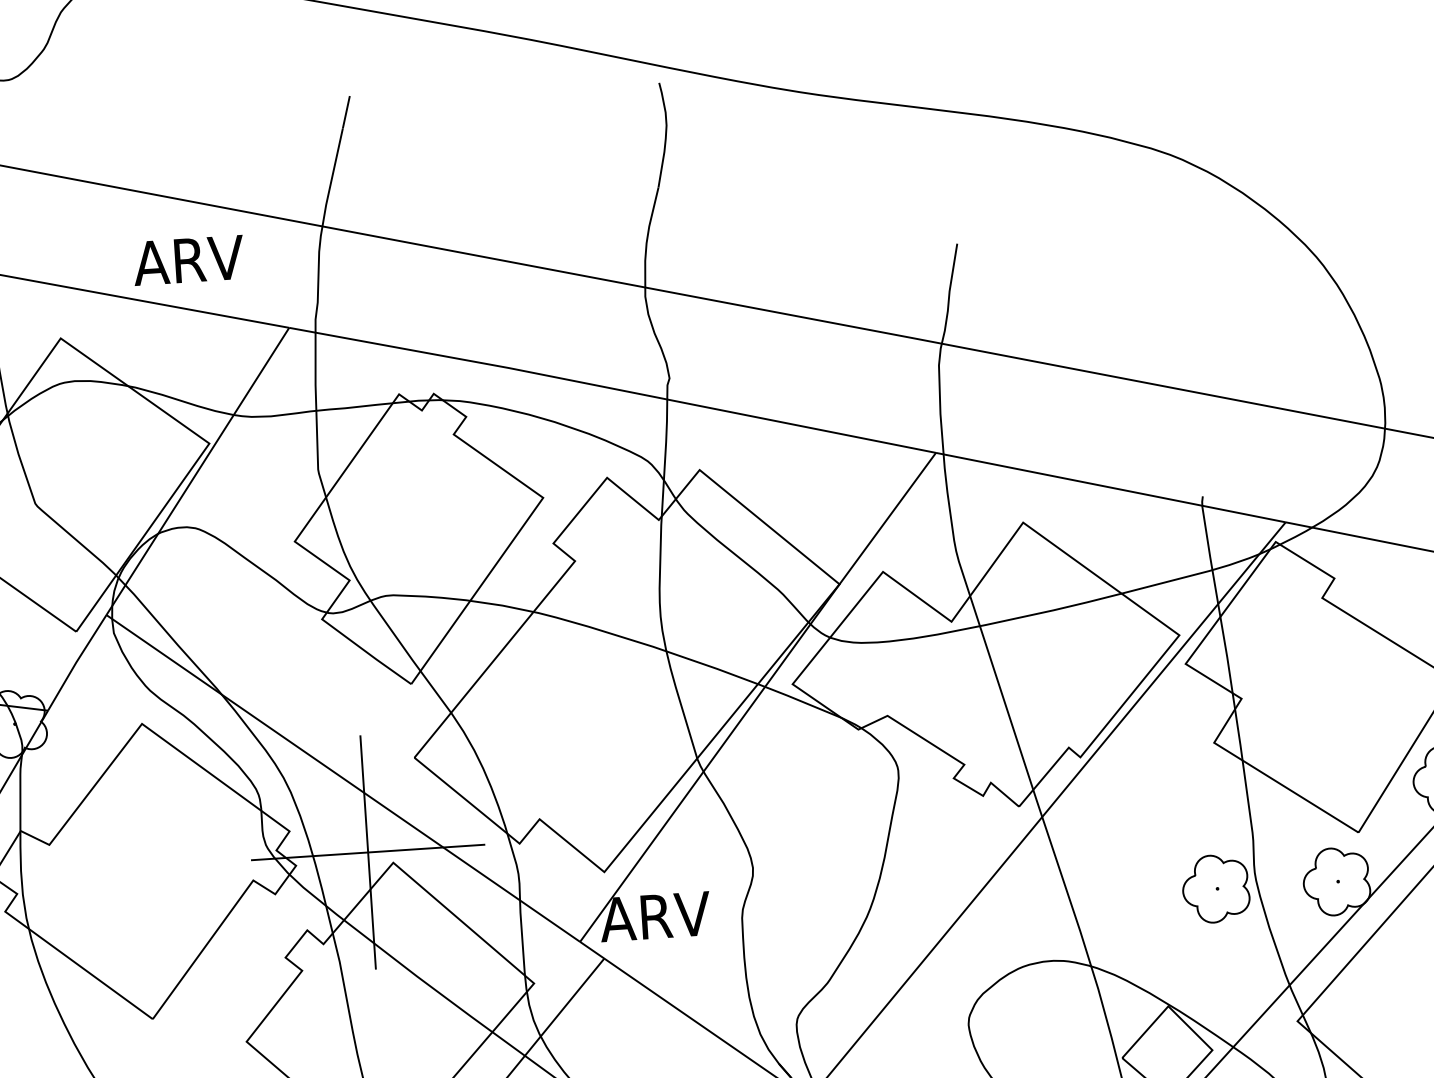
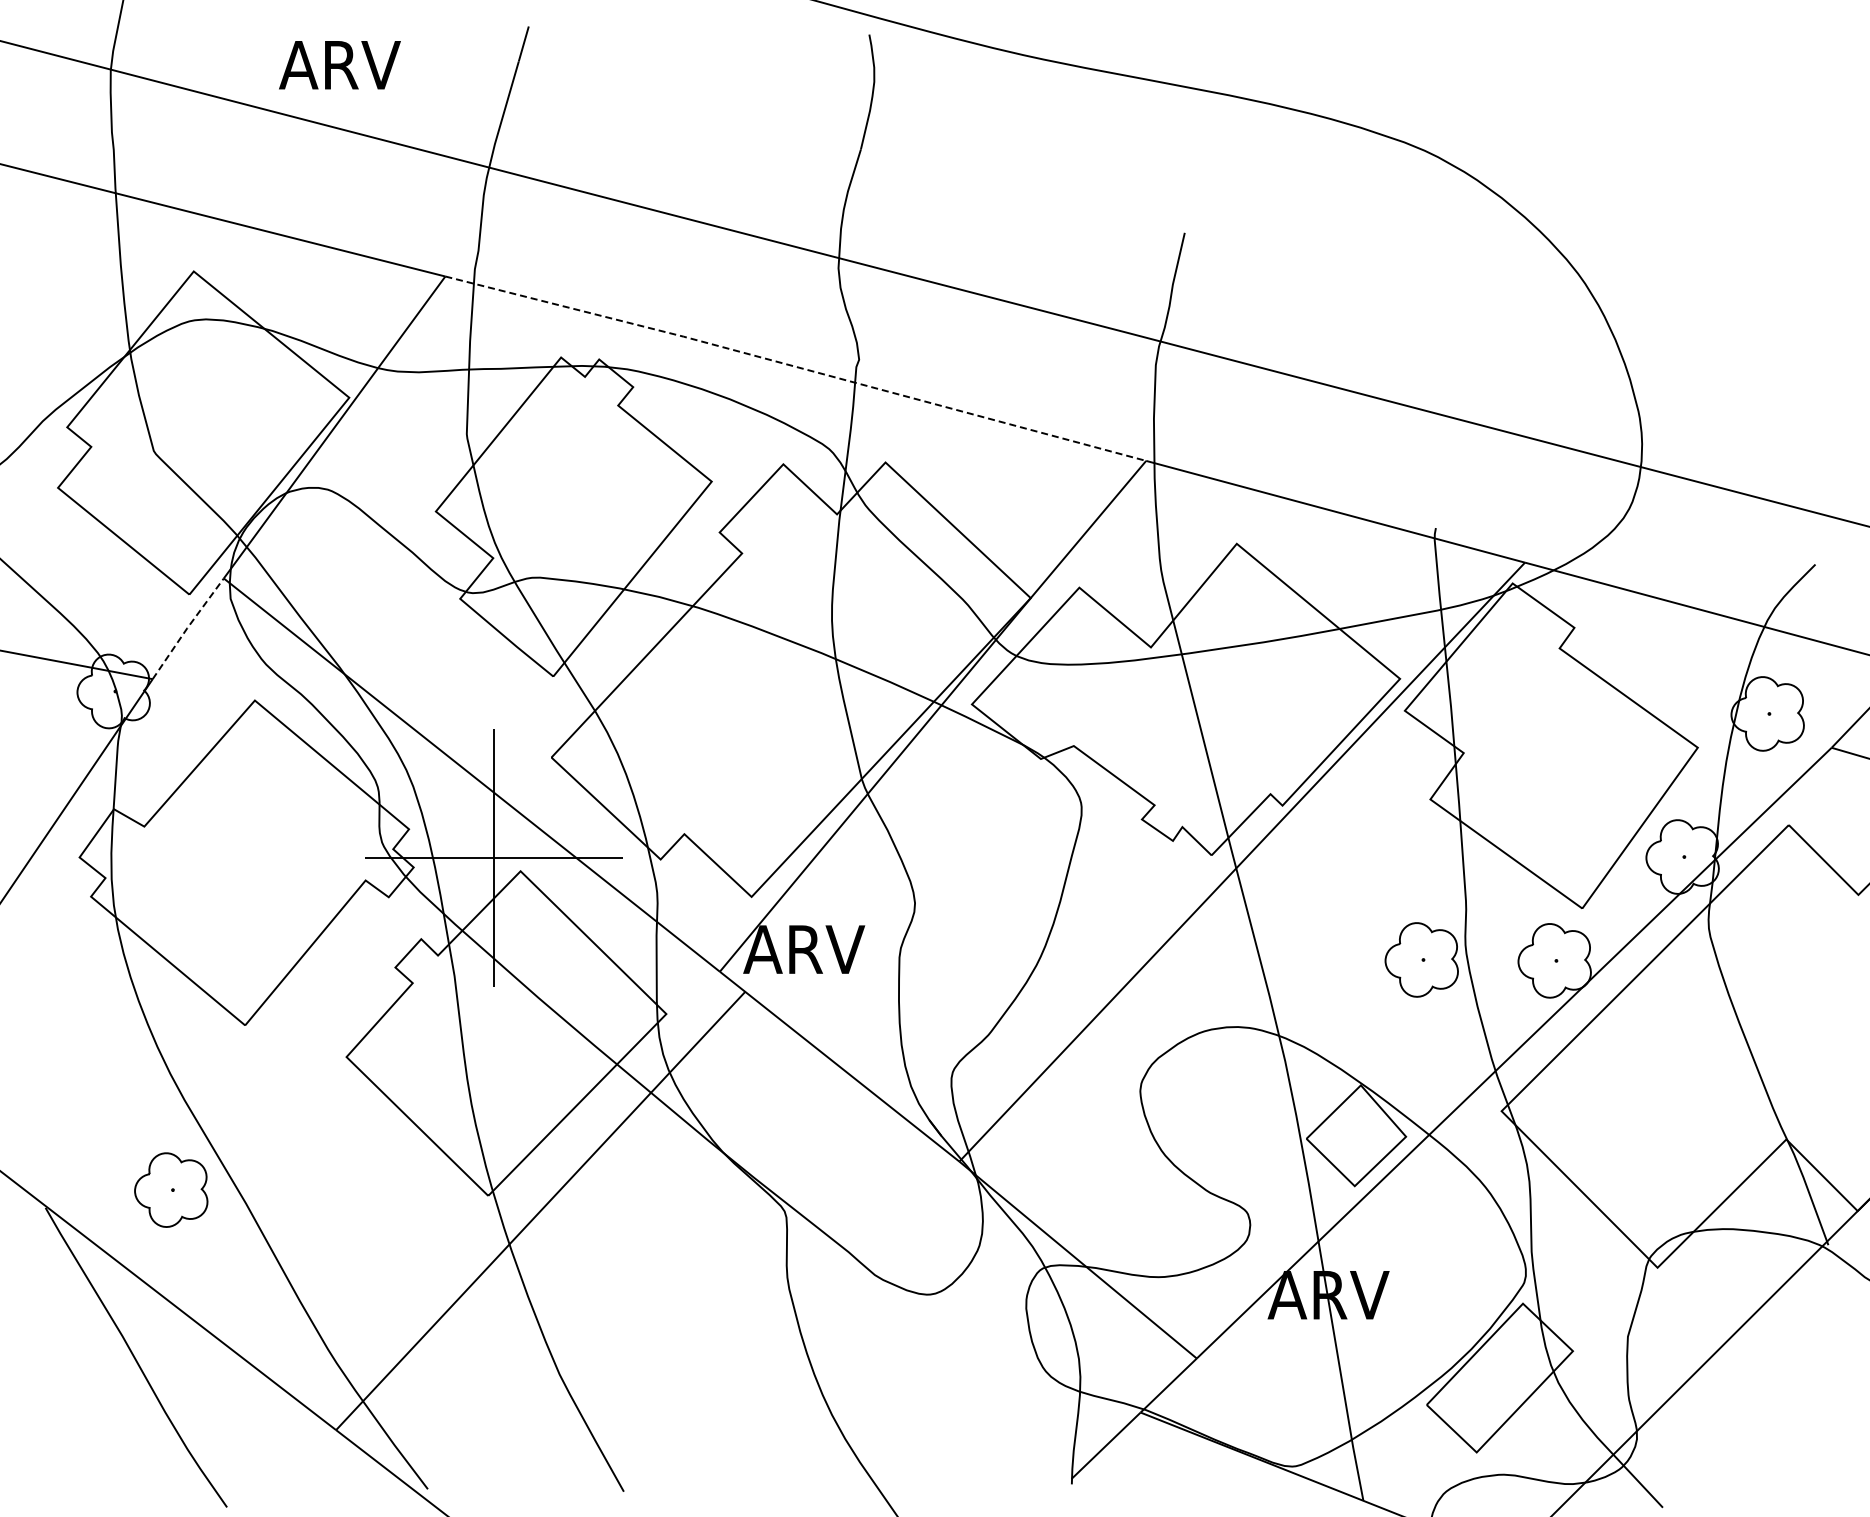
text: (188, 260) -> (339, 65), moved
line: (612, 388) -> (795, 366), solid -> dashed
line: (76, 662) -> (187, 628), solid -> dashed

